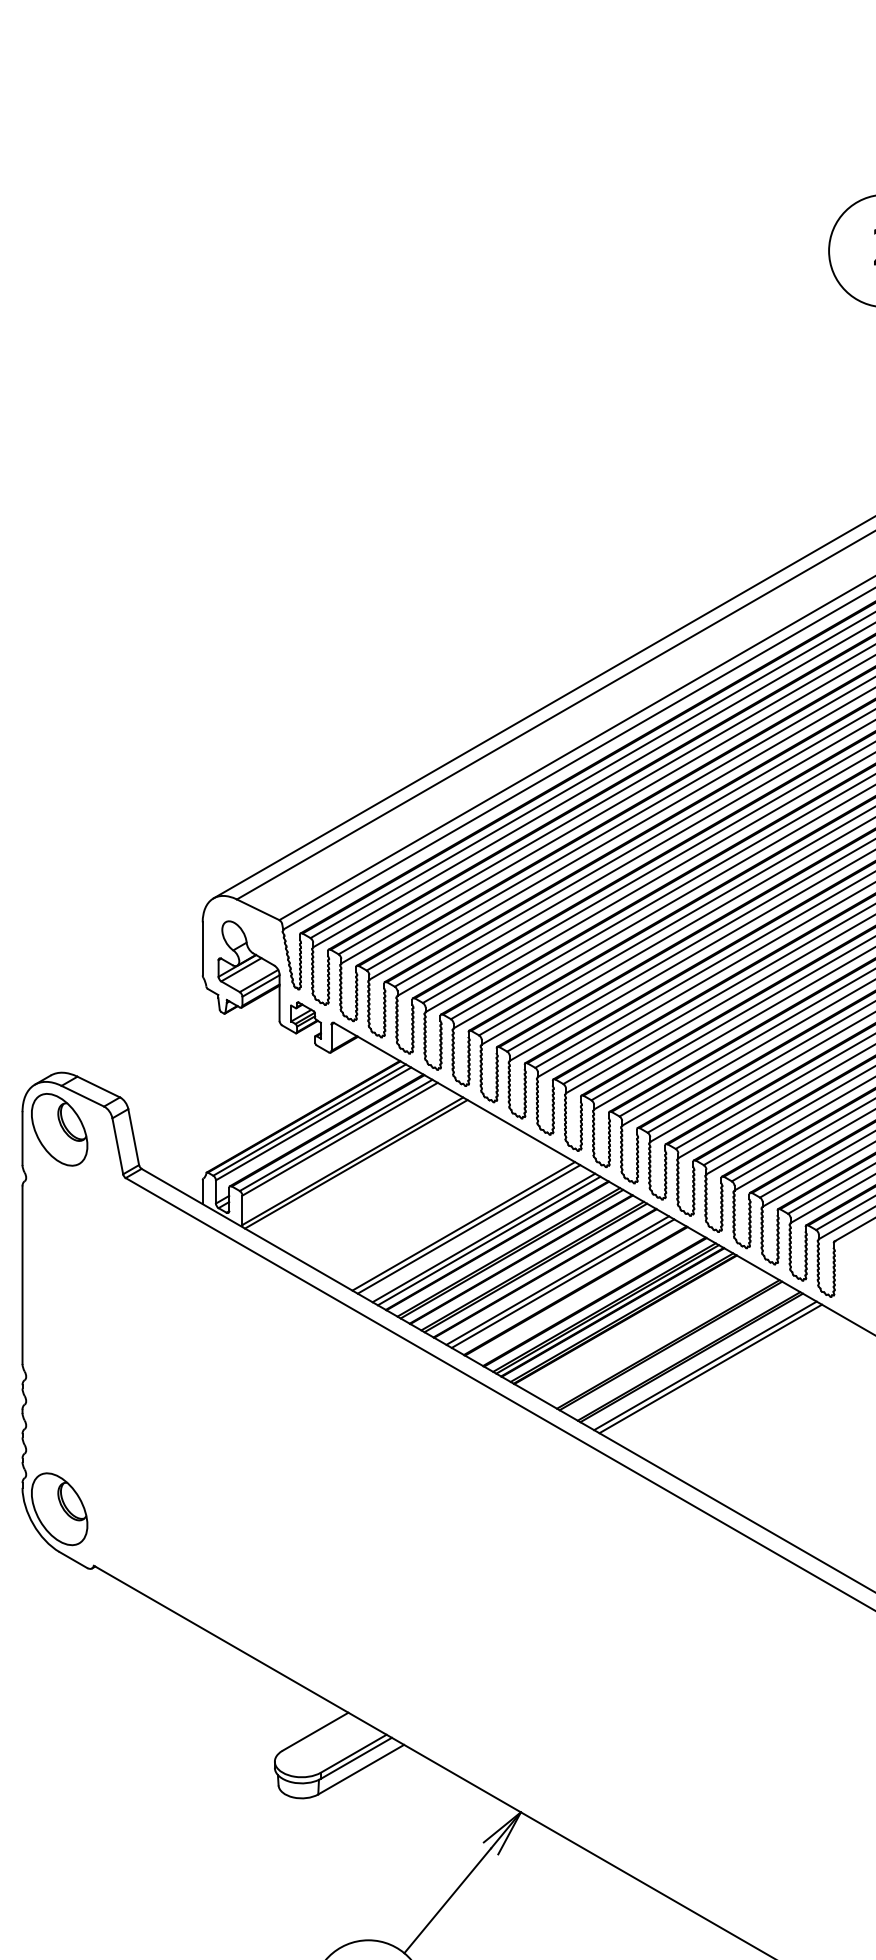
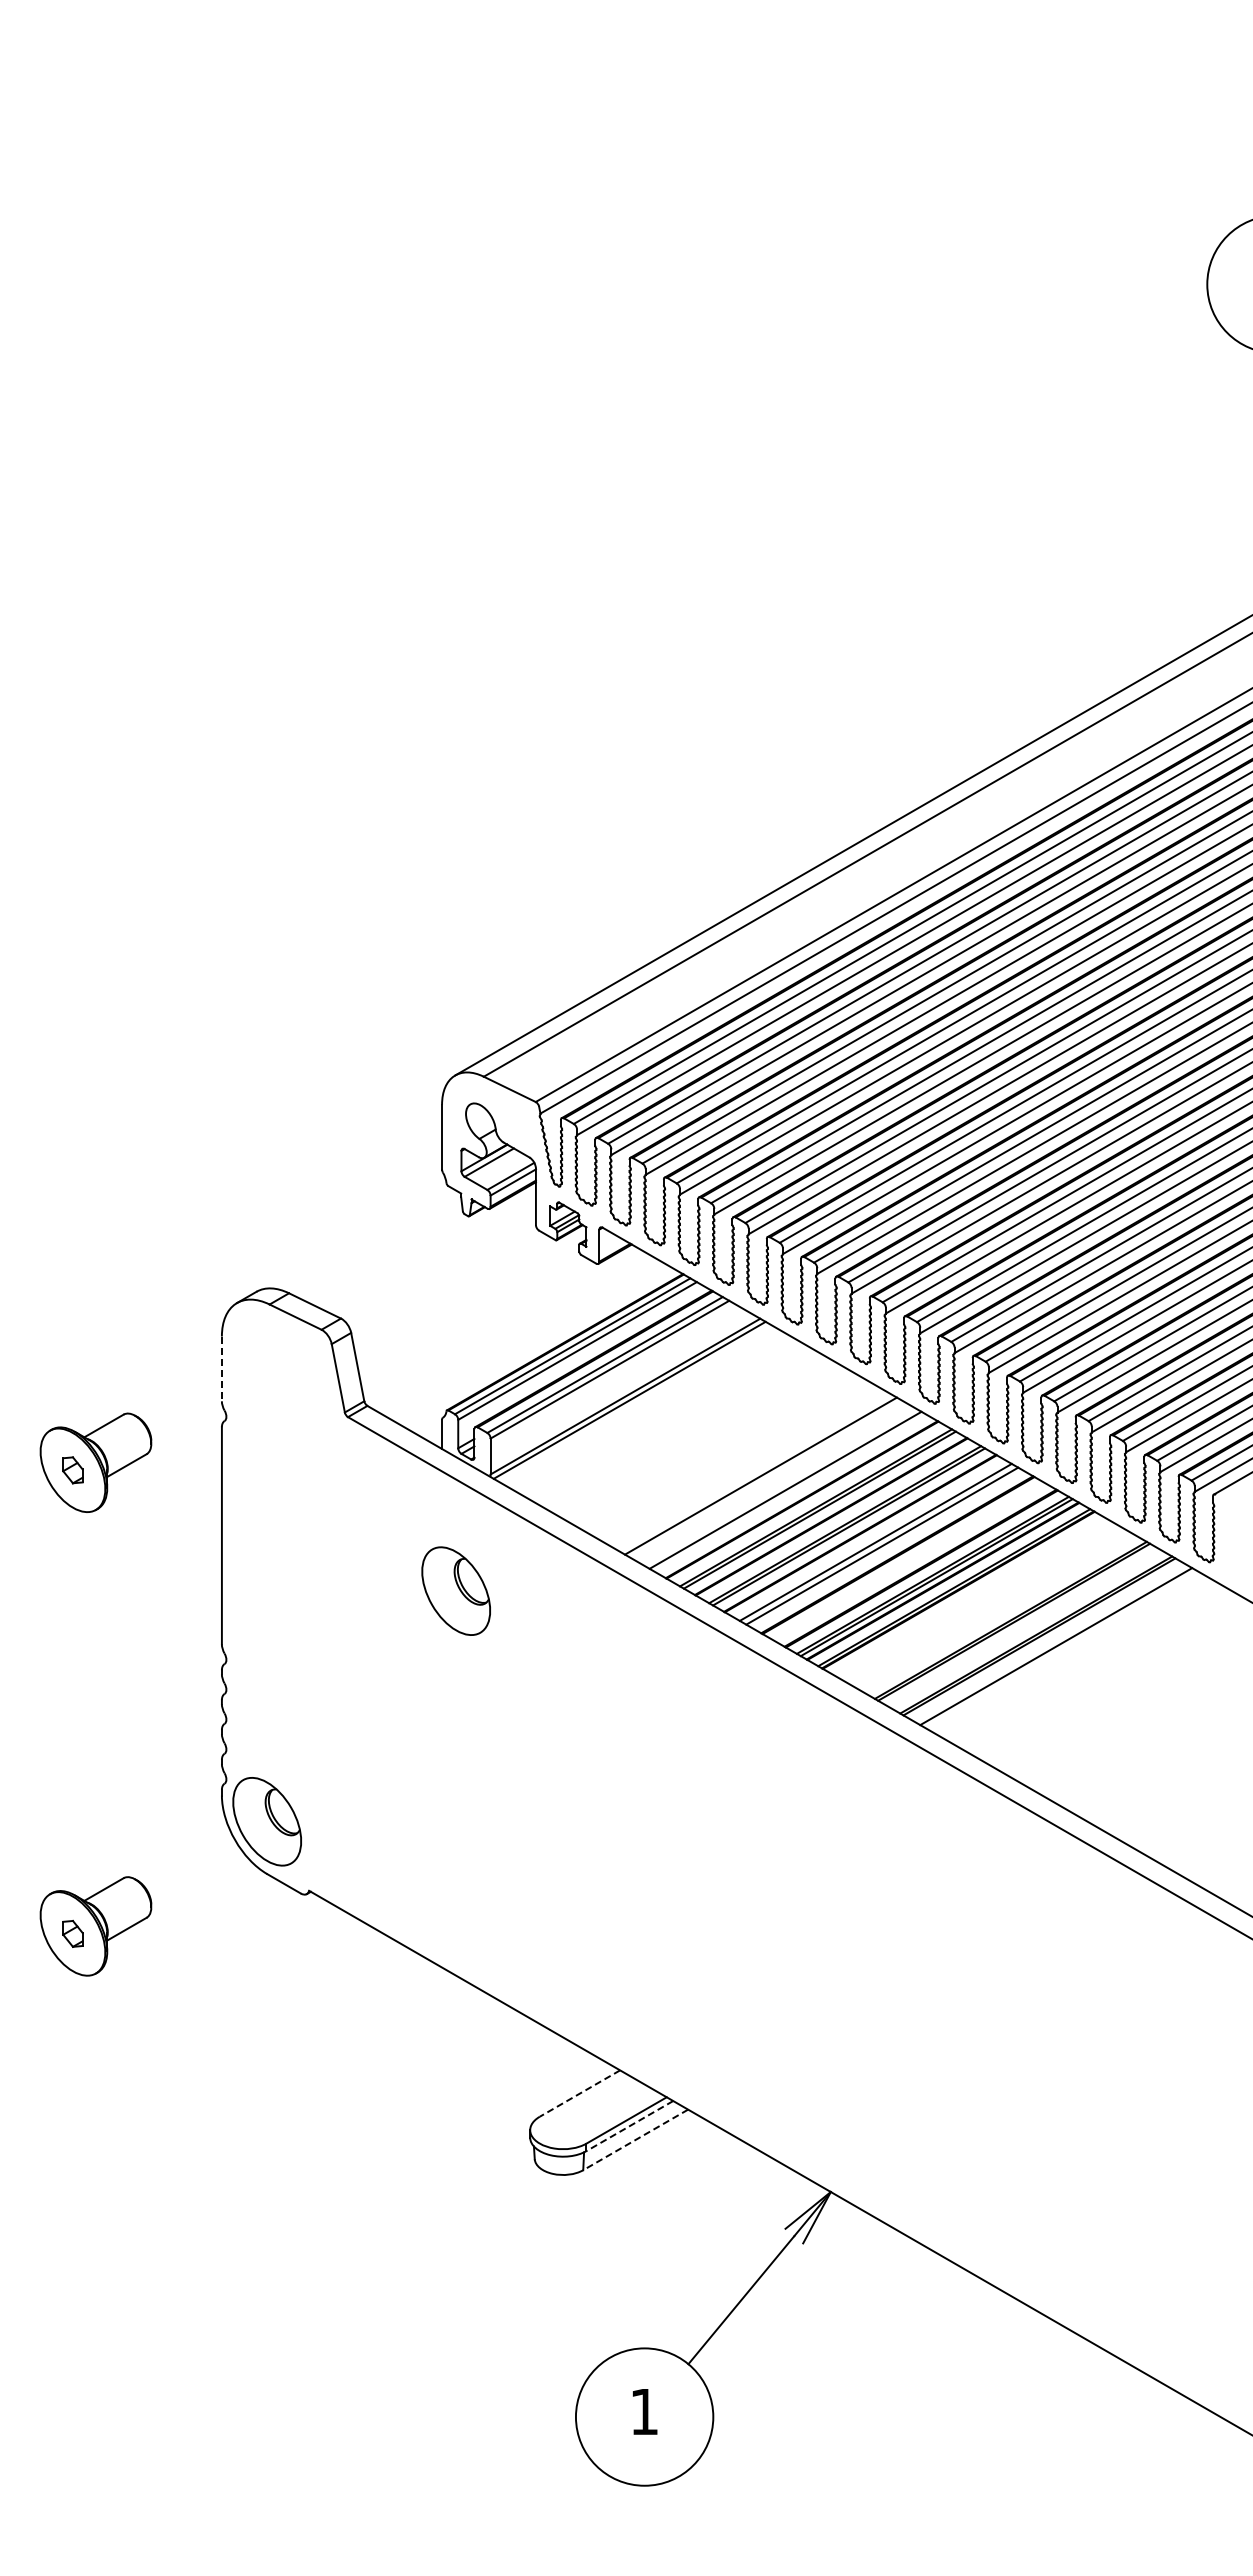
part: (59, 1129) -> (455, 1590), moved
line: (22, 1139) -> (221, 1369), solid -> dashed
line: (469, 1229) -> (767, 1479), removed
line: (489, 1240) -> (792, 1493), removed
line: (710, 1368) -> (1062, 1649), removed
line: (315, 1731) -> (579, 2093), solid -> dashed
line: (356, 1758) -> (629, 2126), solid -> dashed
line: (361, 1769) -> (635, 2139), solid -> dashed

